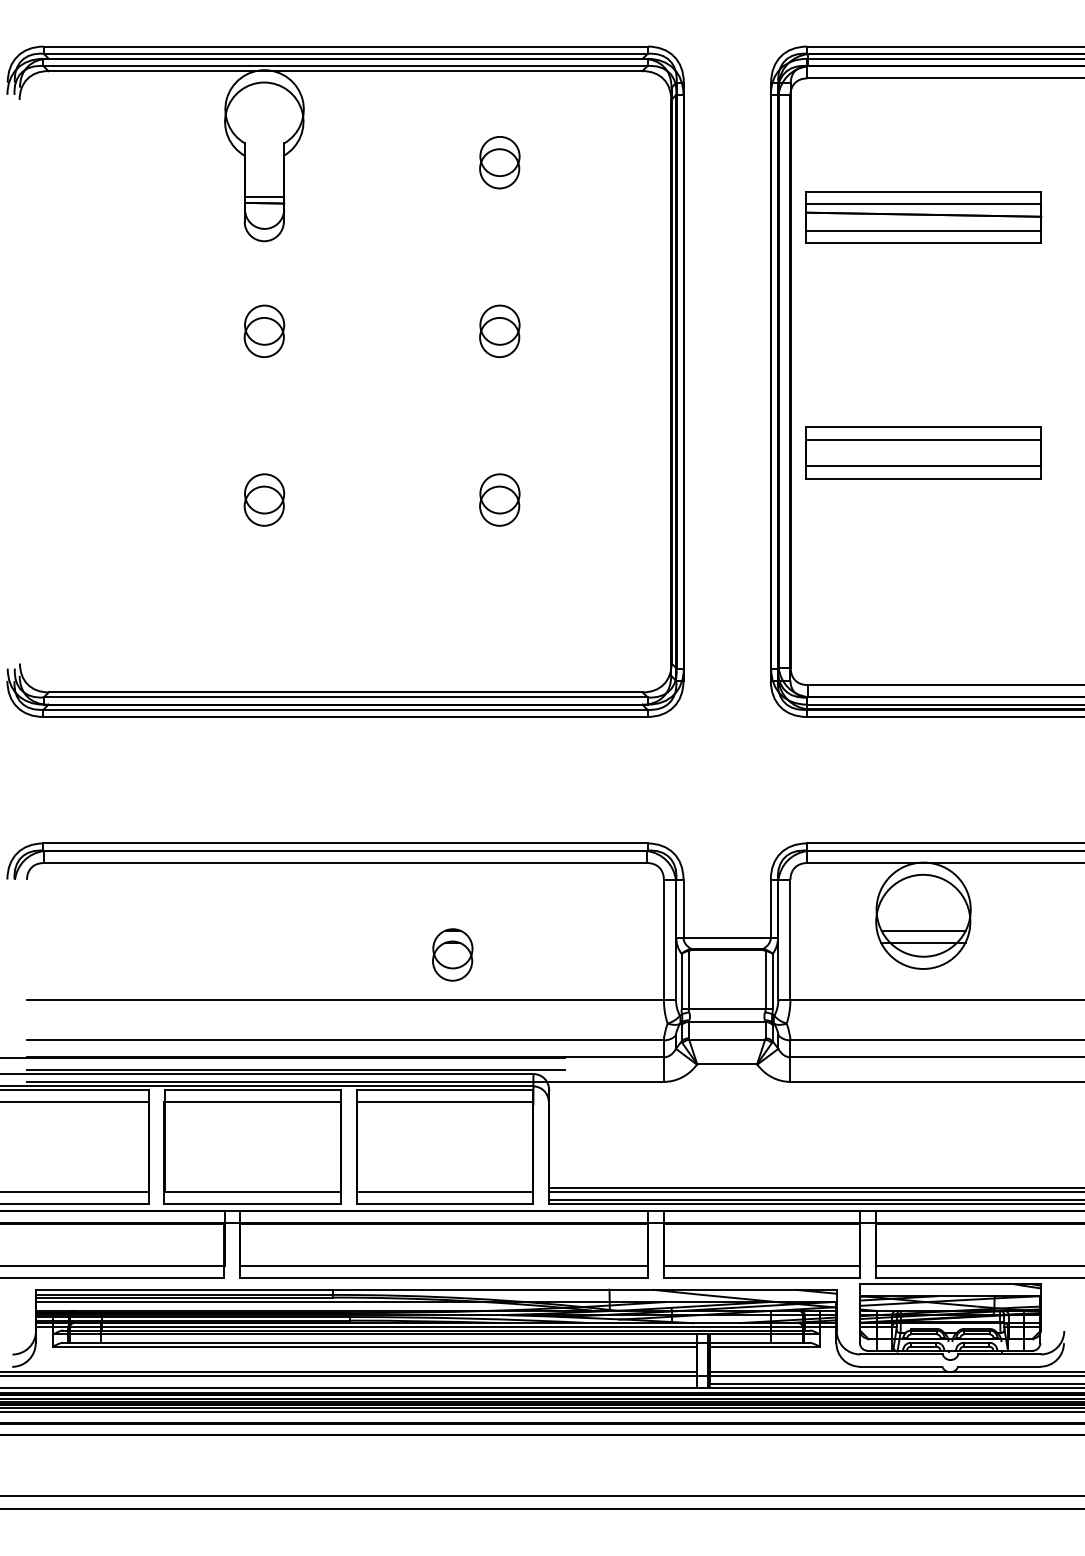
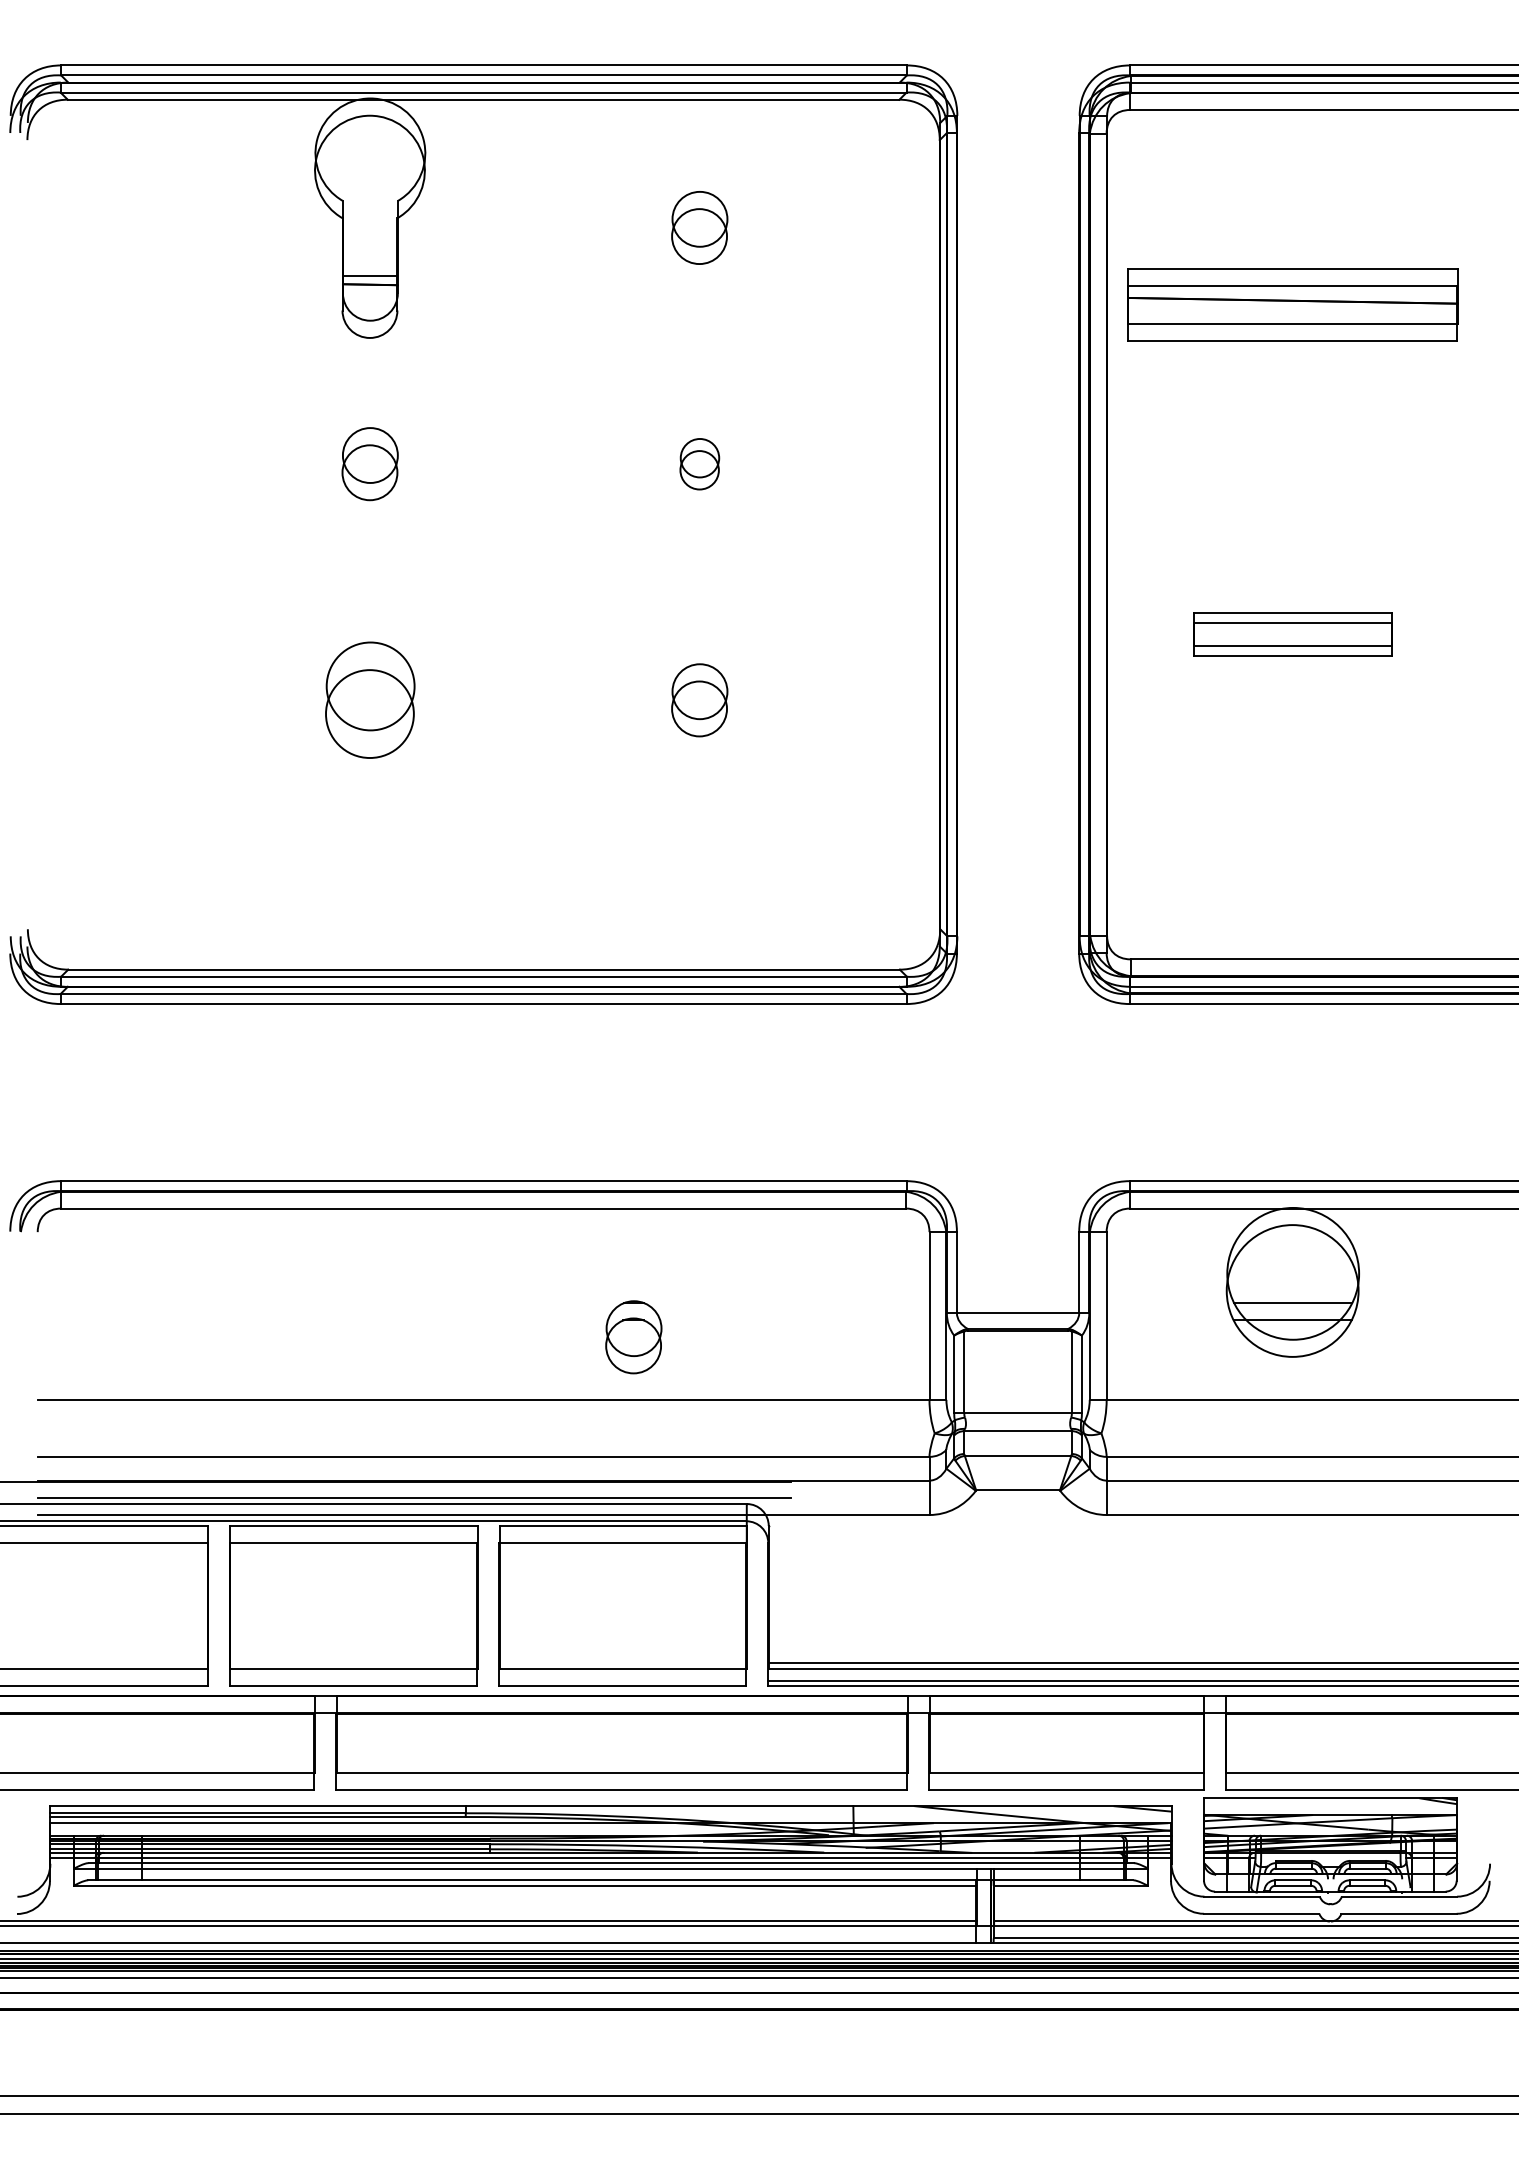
part: (499, 331) -> (699, 464), size x0.7
part: (923, 453) -> (1292, 634), size x0.6
part: (263, 500) -> (369, 700), size x1.6

